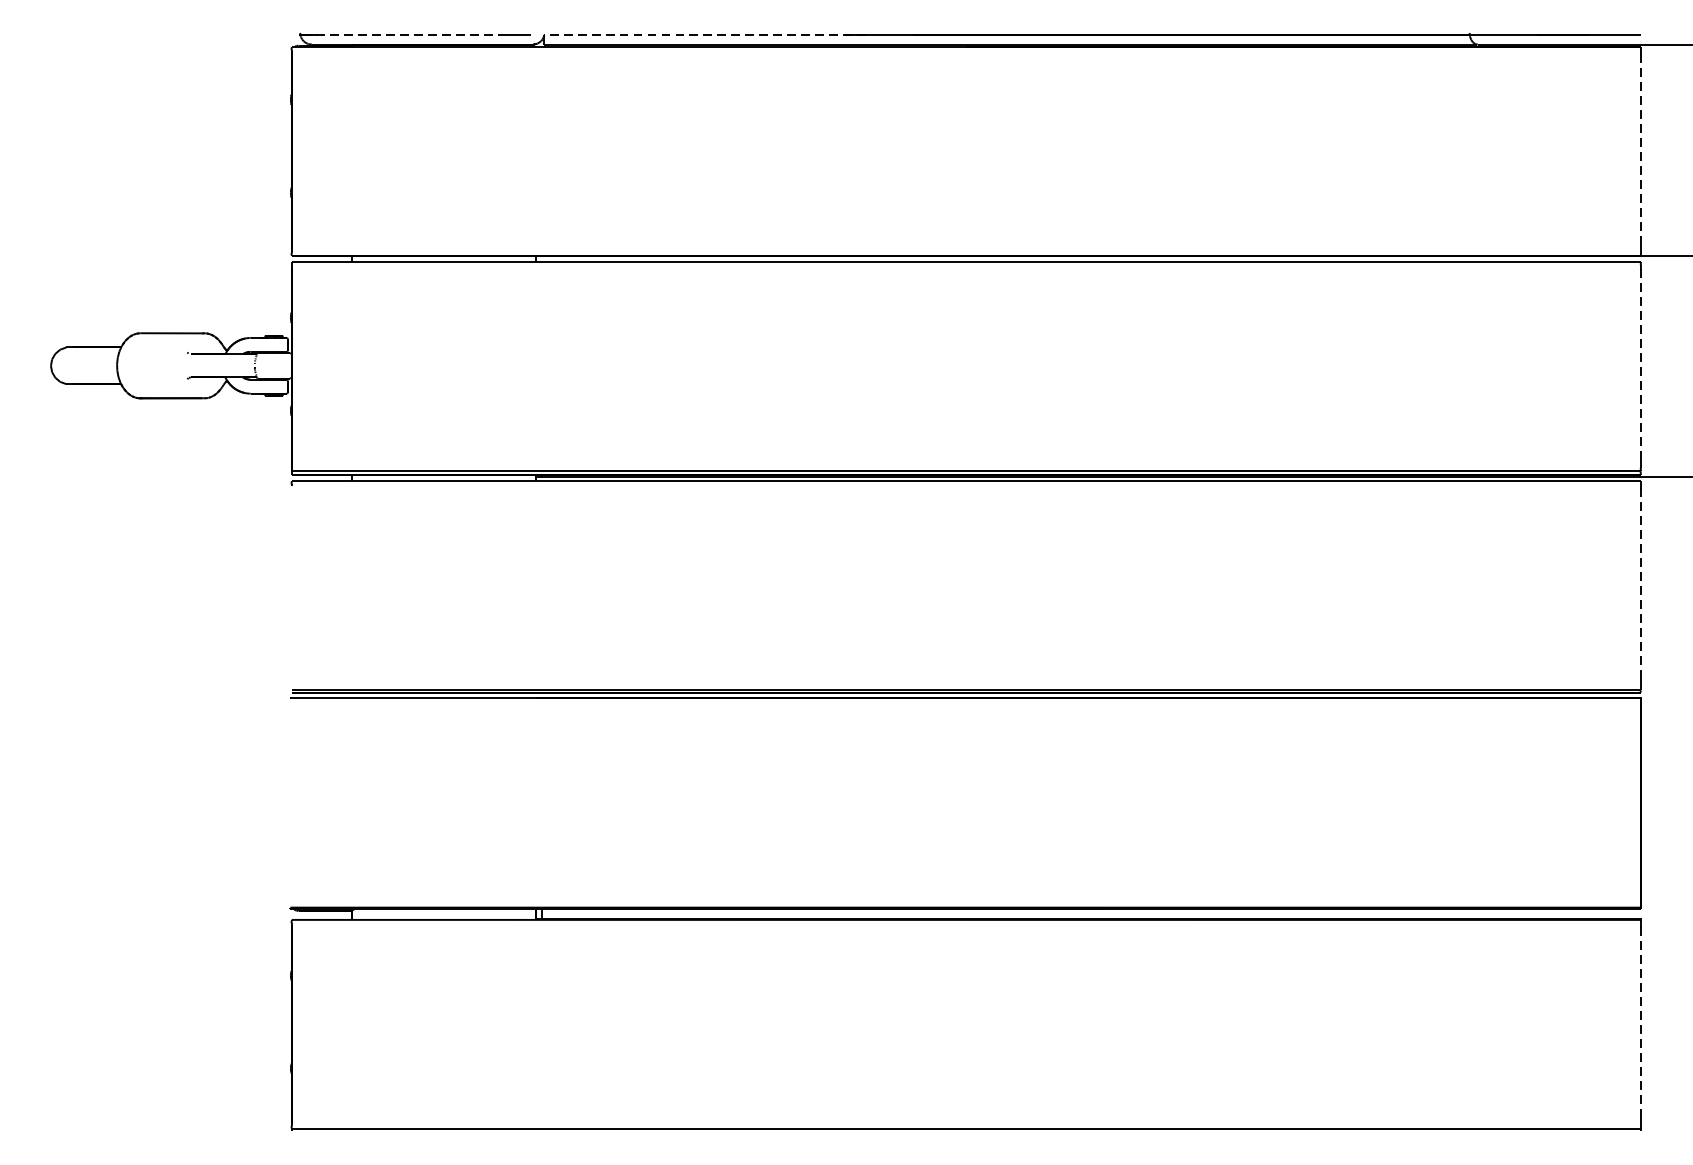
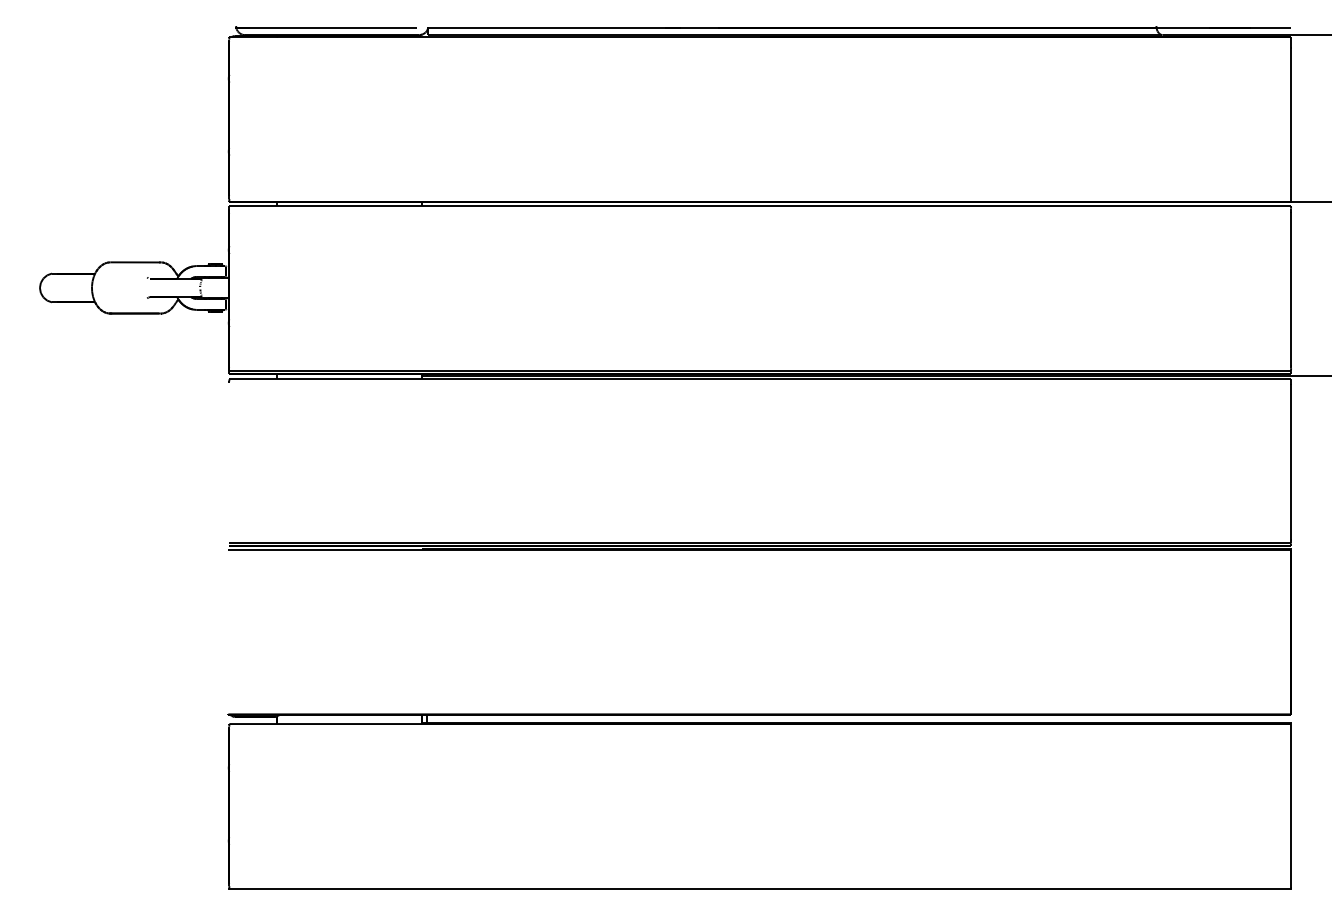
line: (402, 34) -> (316, 27), dashed -> solid
line: (704, 34) -> (554, 27), dashed -> solid
line: (1641, 150) -> (1291, 118), dashed -> solid
line: (1641, 365) -> (1291, 287), dashed -> solid
line: (1641, 585) -> (1291, 460), dashed -> solid
line: (1641, 1023) -> (1291, 805), dashed -> solid

